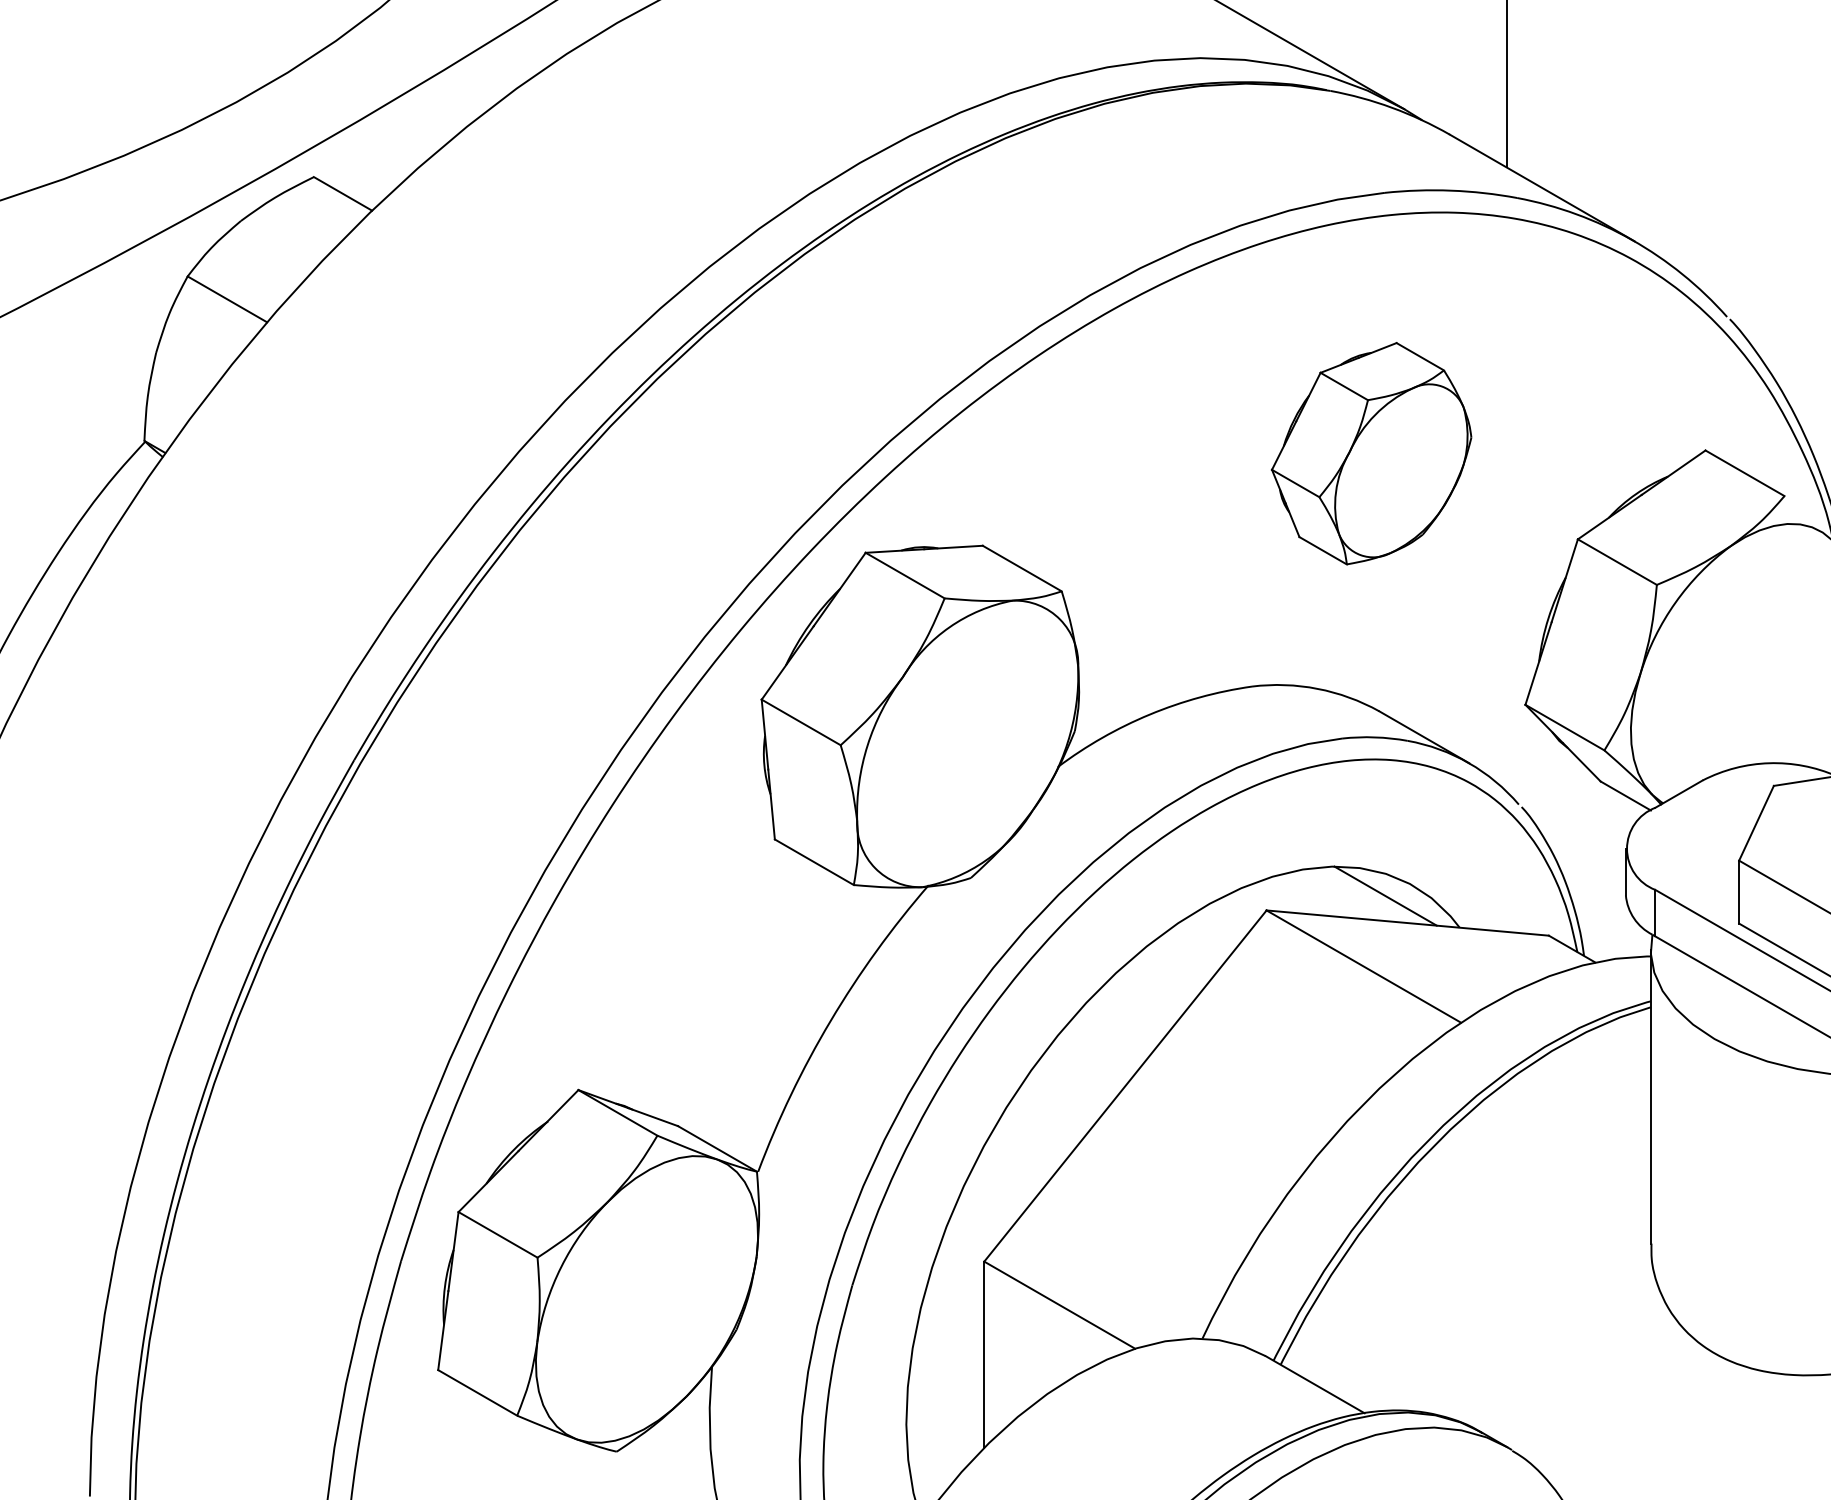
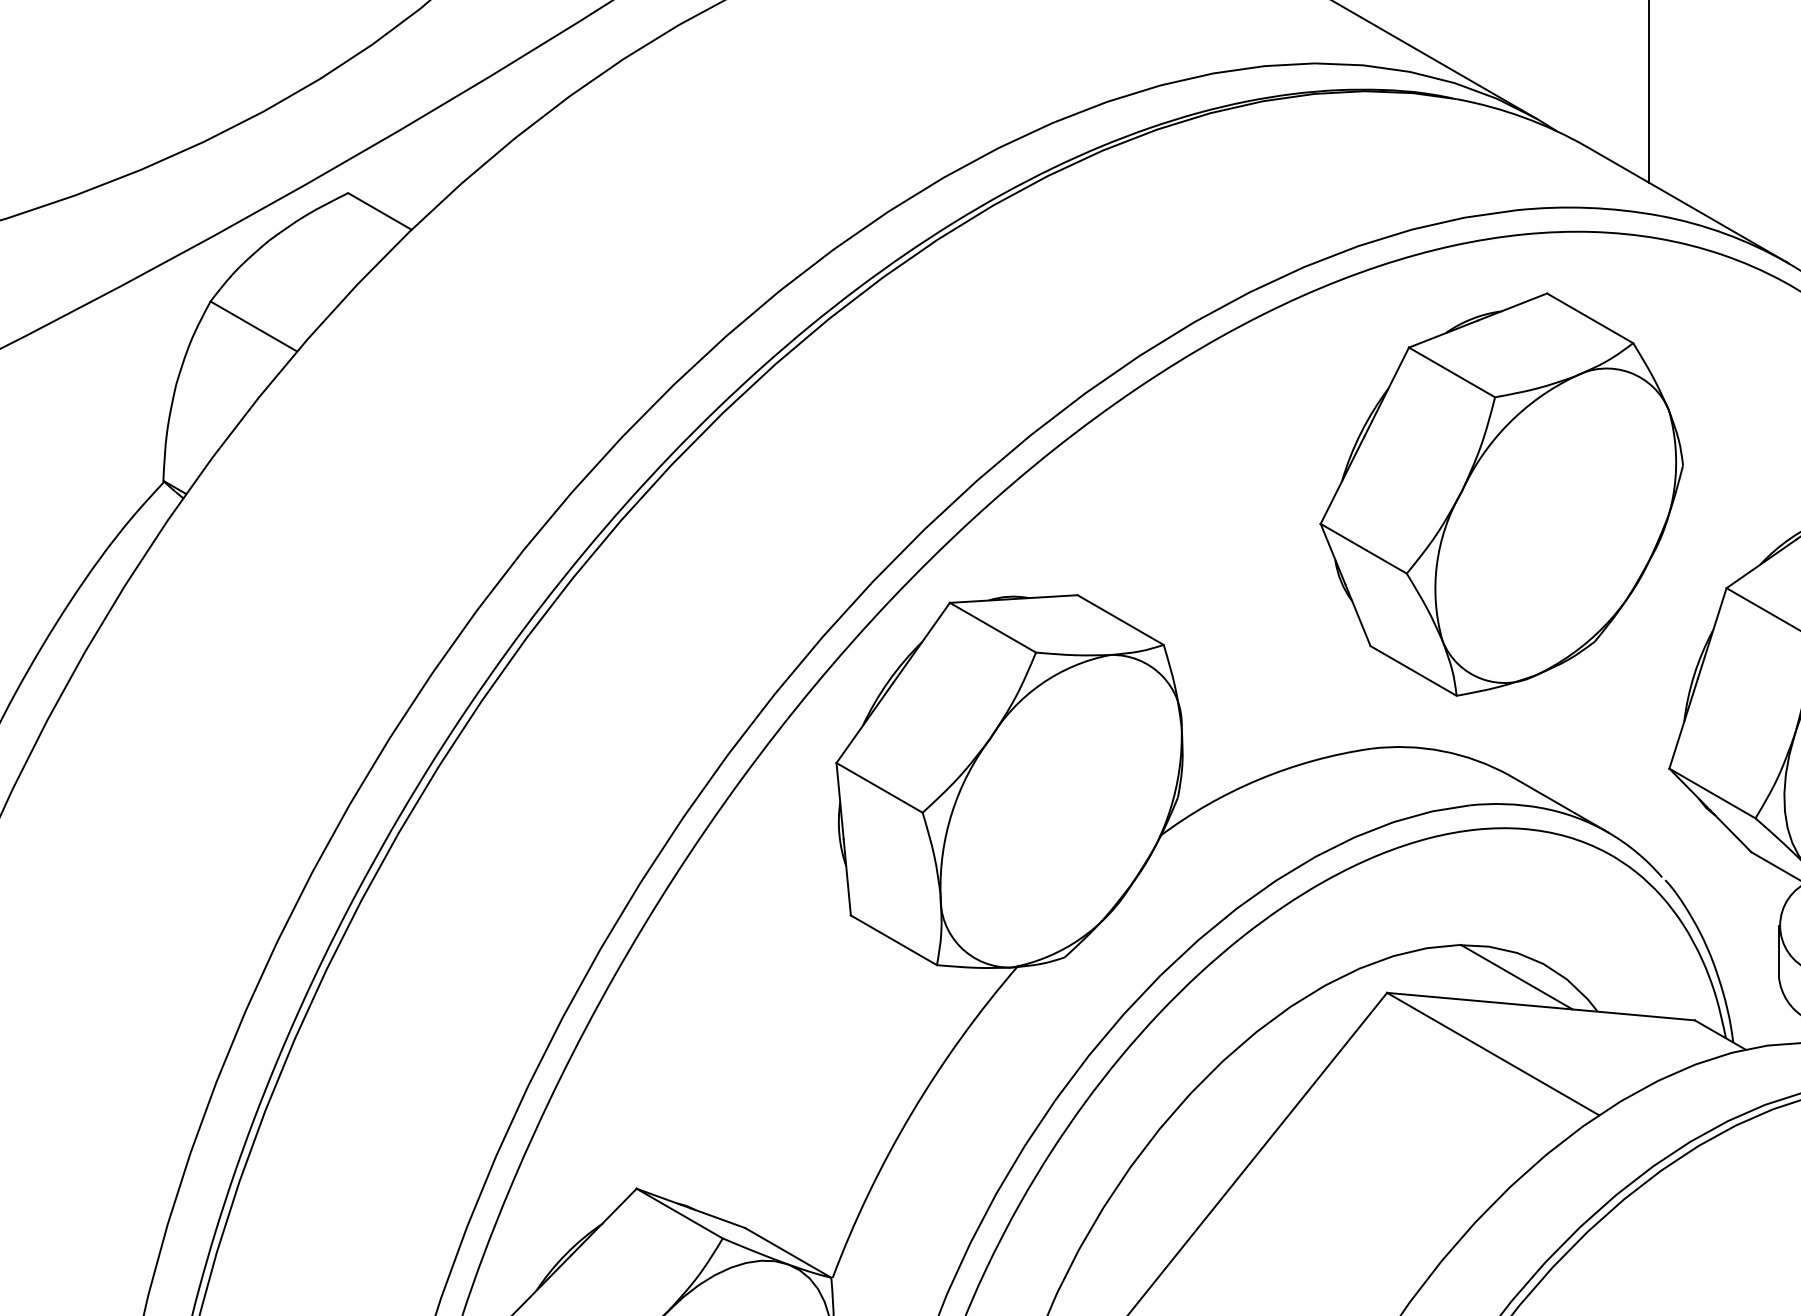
part: (1371, 453) -> (1501, 494), size x1.67

